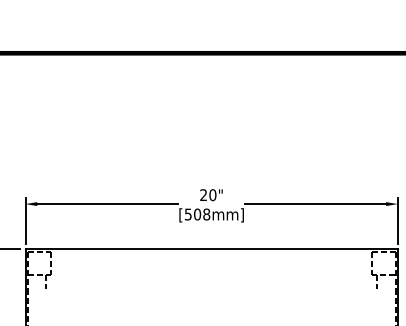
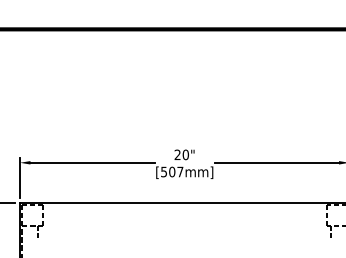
text: (206, 214) -> (180, 172), [508mm] -> [507mm]

